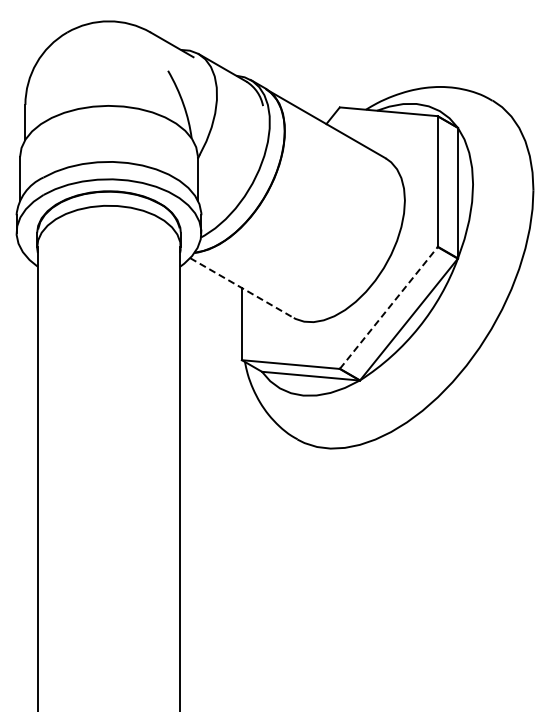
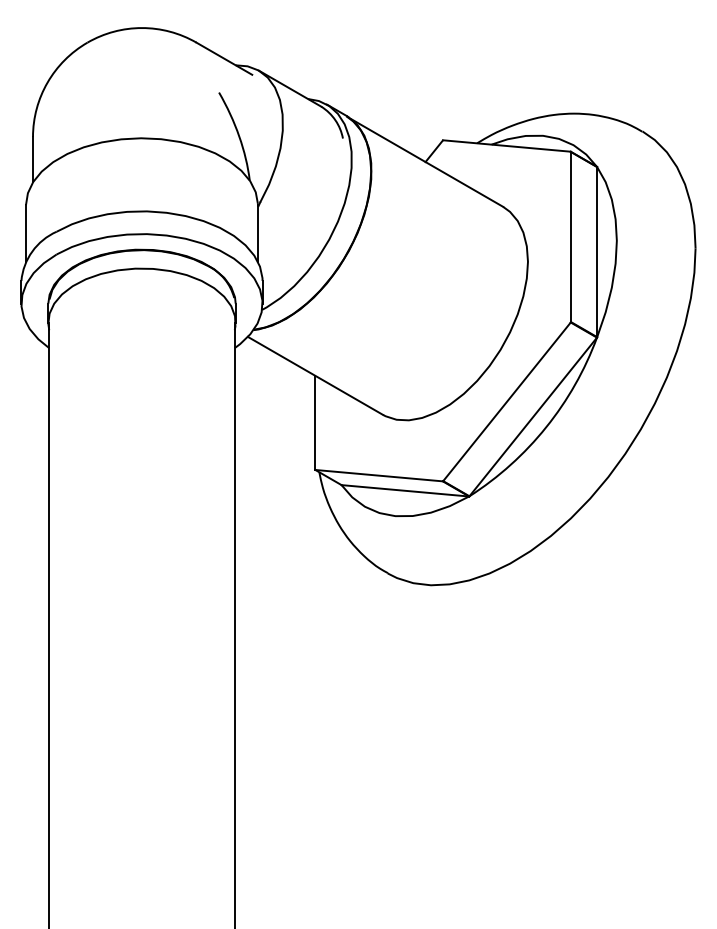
line: (242, 288) -> (316, 376), dashed -> solid
line: (389, 307) -> (507, 401), dashed -> solid

